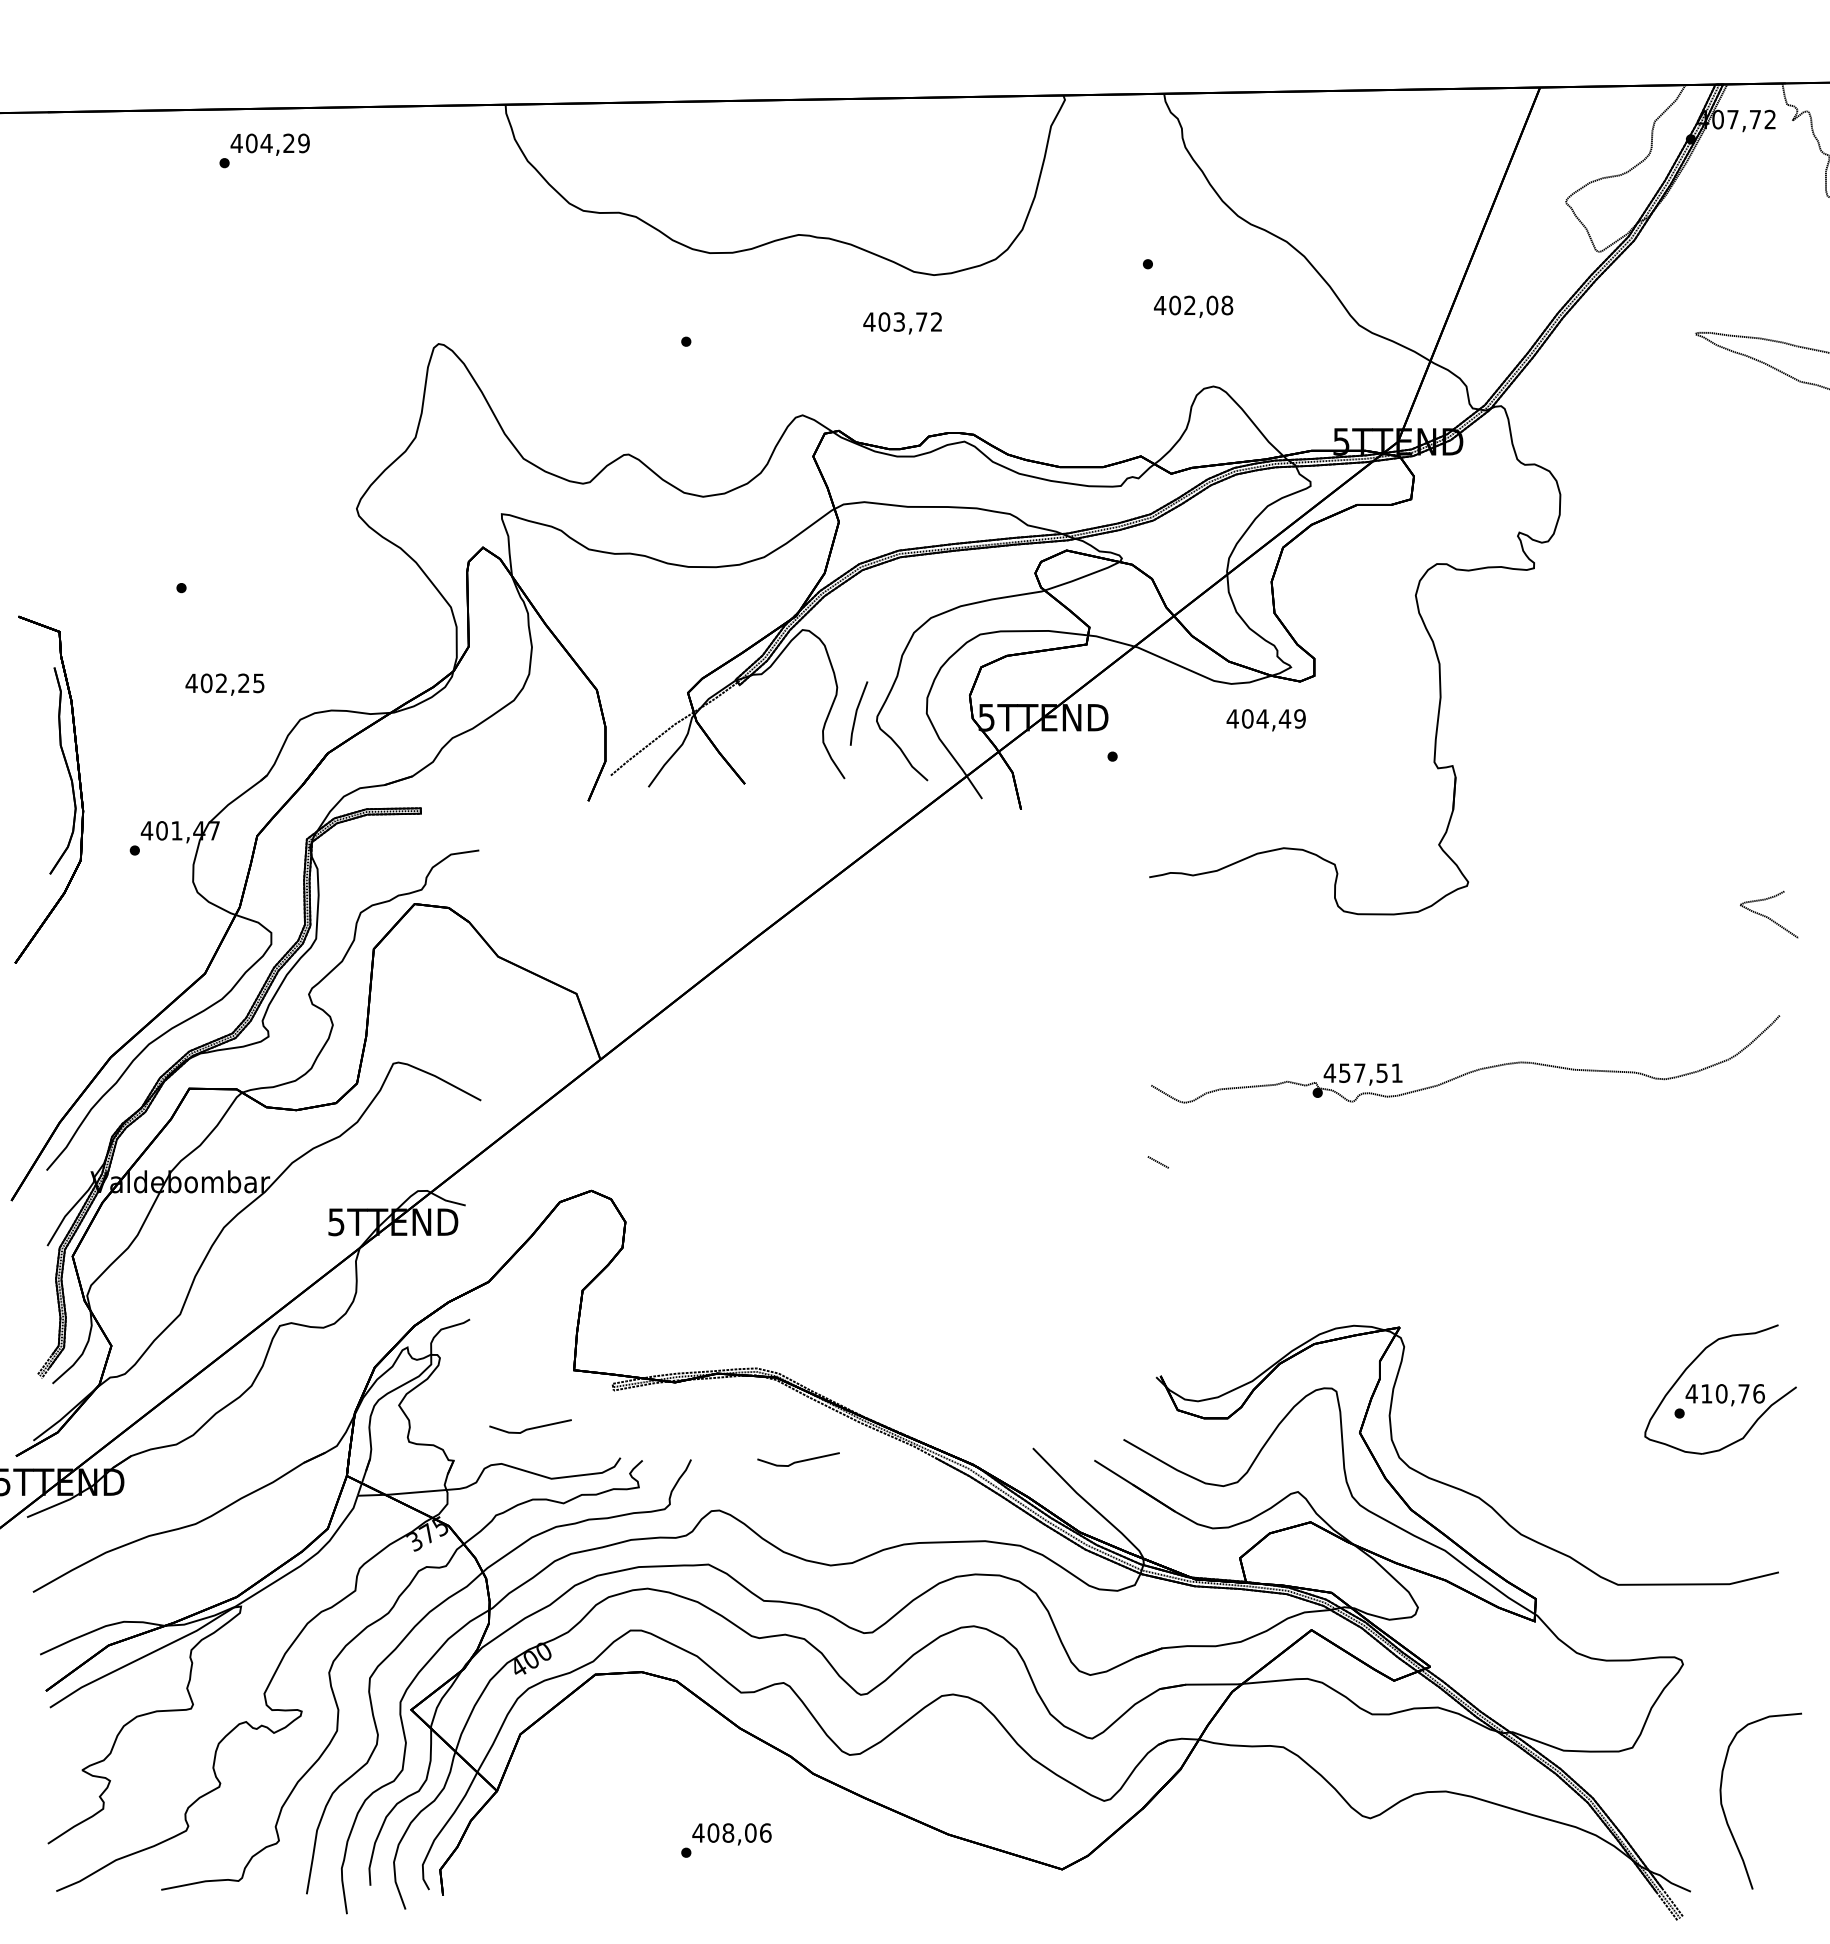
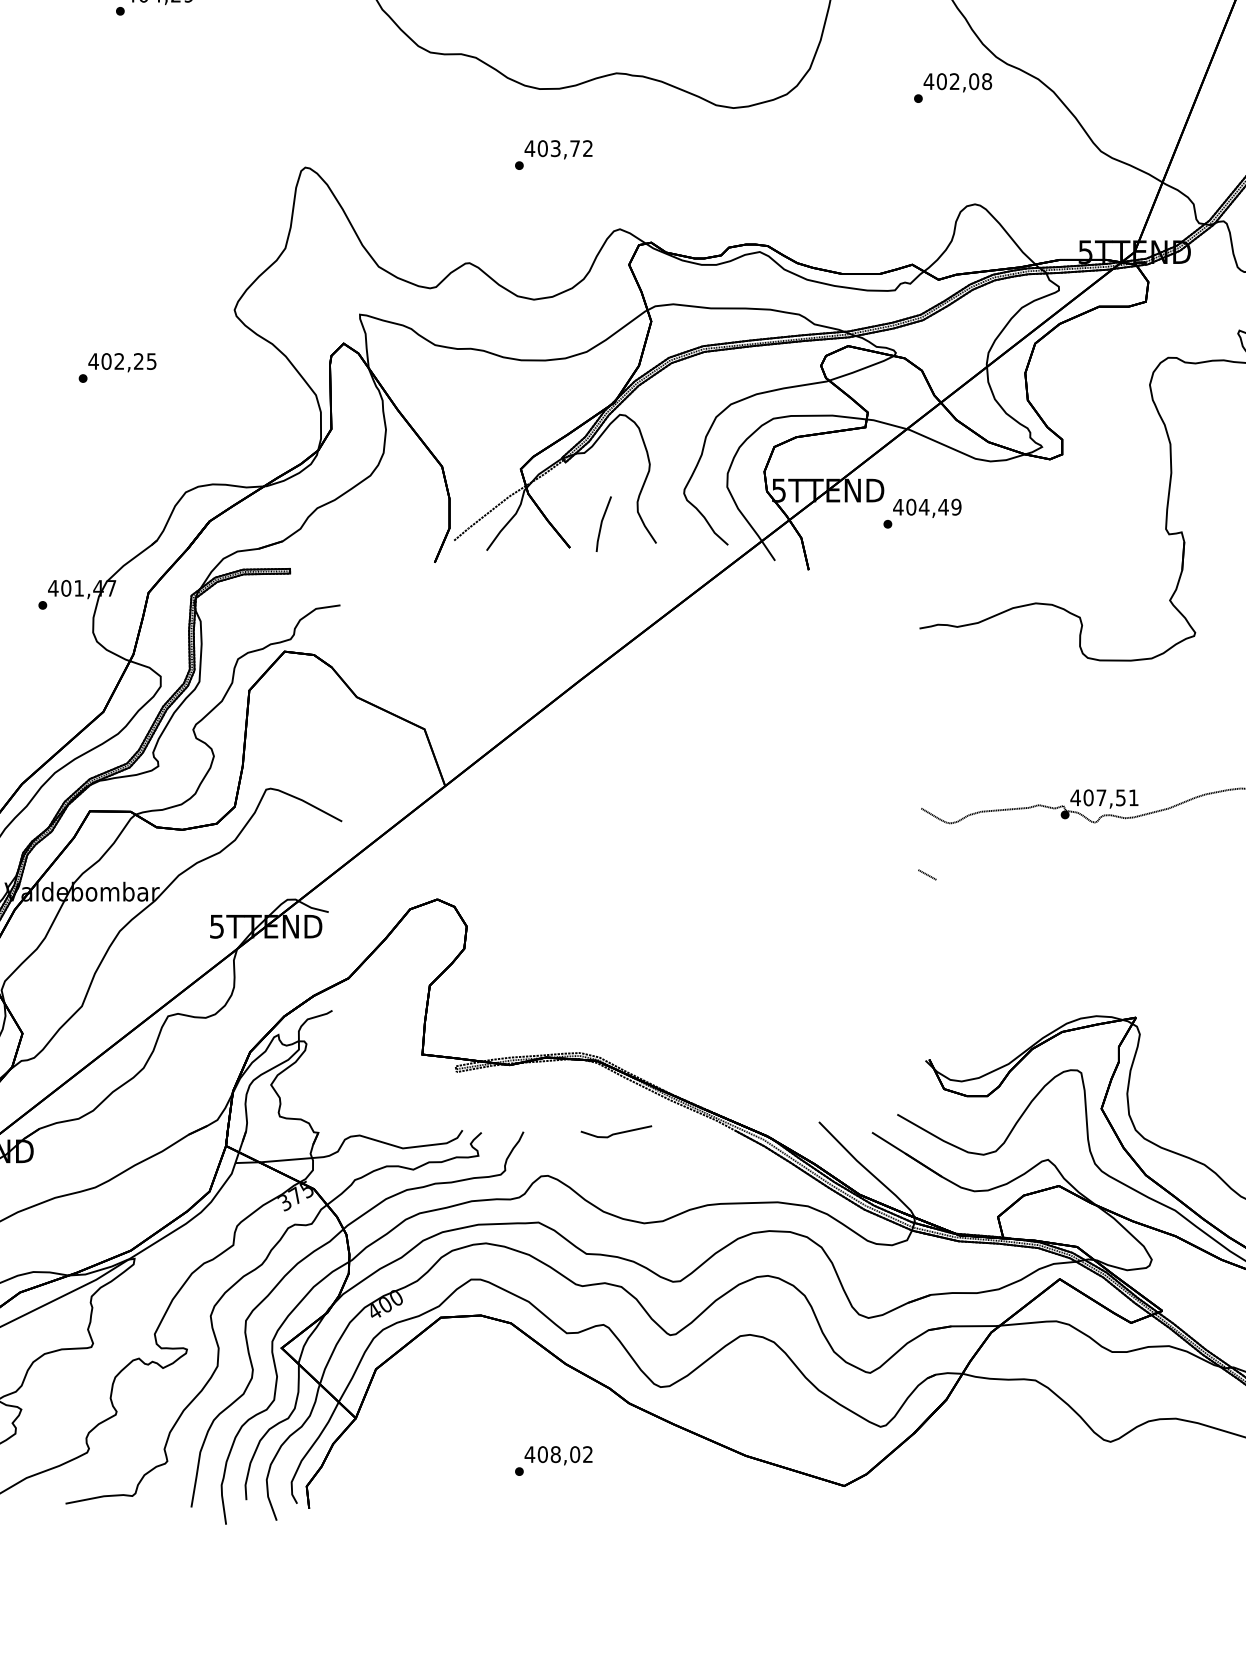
text: (1193, 306) -> (957, 82), moved
text: (902, 323) -> (558, 149), moved
text: (224, 684) -> (121, 362), moved
curve: (857, 712) -> (602, 523), moved
text: (1265, 720) -> (926, 508), moved
text: (1344, 1072) -> (1088, 797), 457,51 -> 407,51
line: (531, 1427) -> (385, 1104), removed
text: (765, 1832) -> (587, 1454), 408,06 -> 408,02

